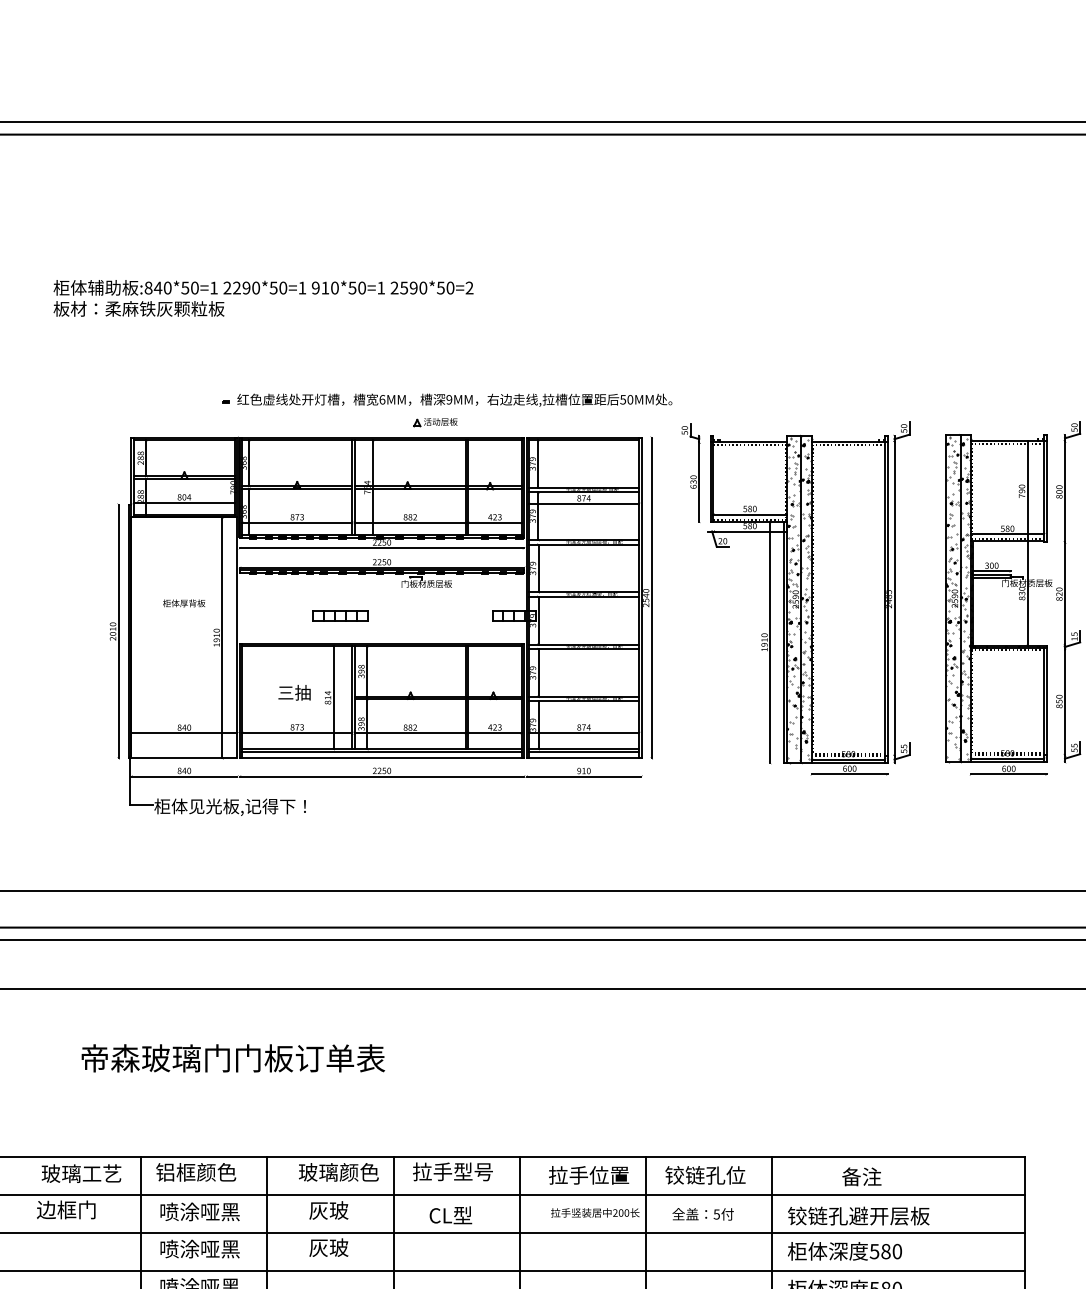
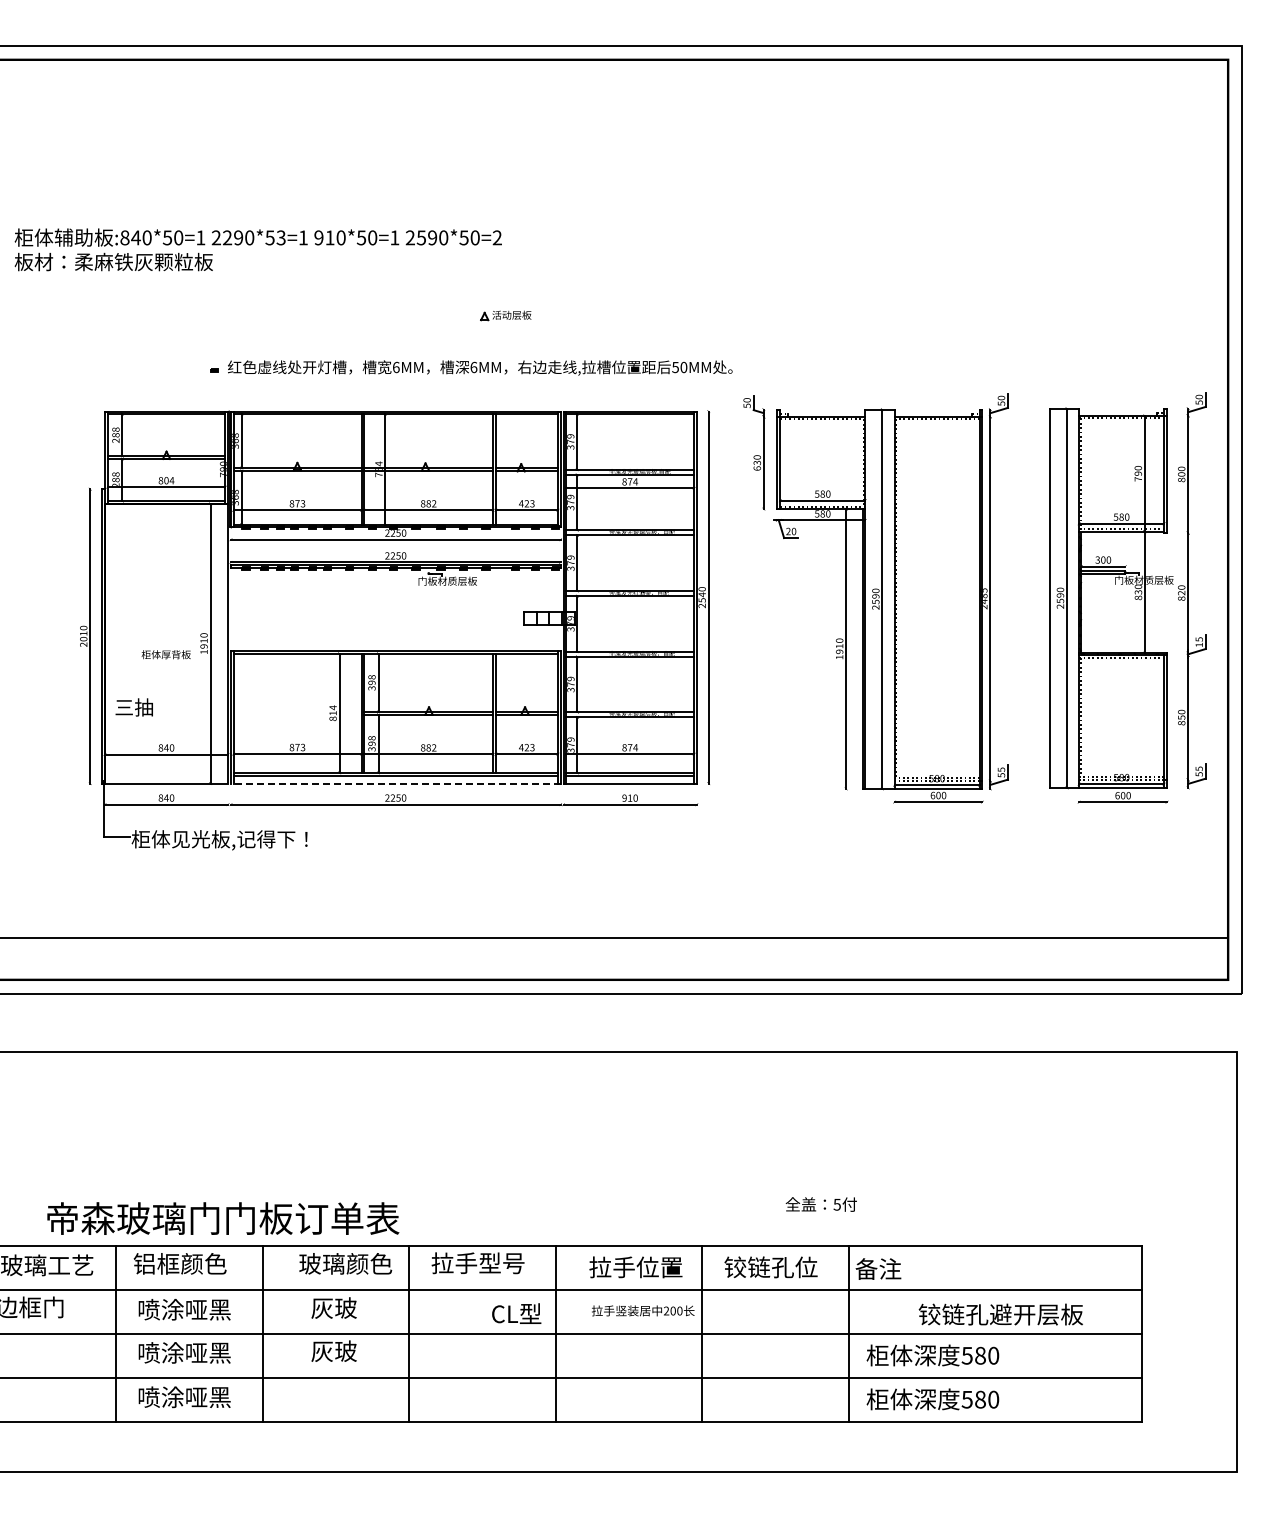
text: (282, 287) -> (280, 237), 2290*50=1 -> 2290*53=1
text: (449, 399) -> (473, 367), 9MM -> 6MM
part: (435, 422) -> (505, 315), moved
hatch: (958, 598) -> (1064, 598), removed
hatch: (798, 599) -> (879, 599), removed
text: (183, 603) -> (165, 654), moved
part: (340, 616) -> (347, 618), removed
text: (293, 692) -> (133, 707), moved
line: (381, 758) -> (395, 783), solid -> dashed
text: (233, 1058) -> (223, 1218), moved
text: (861, 1176) -> (878, 1268), moved
text: (702, 1214) -> (820, 1204), moved
text: (450, 1215) -> (516, 1313), moved
text: (858, 1216) -> (1000, 1314), moved

